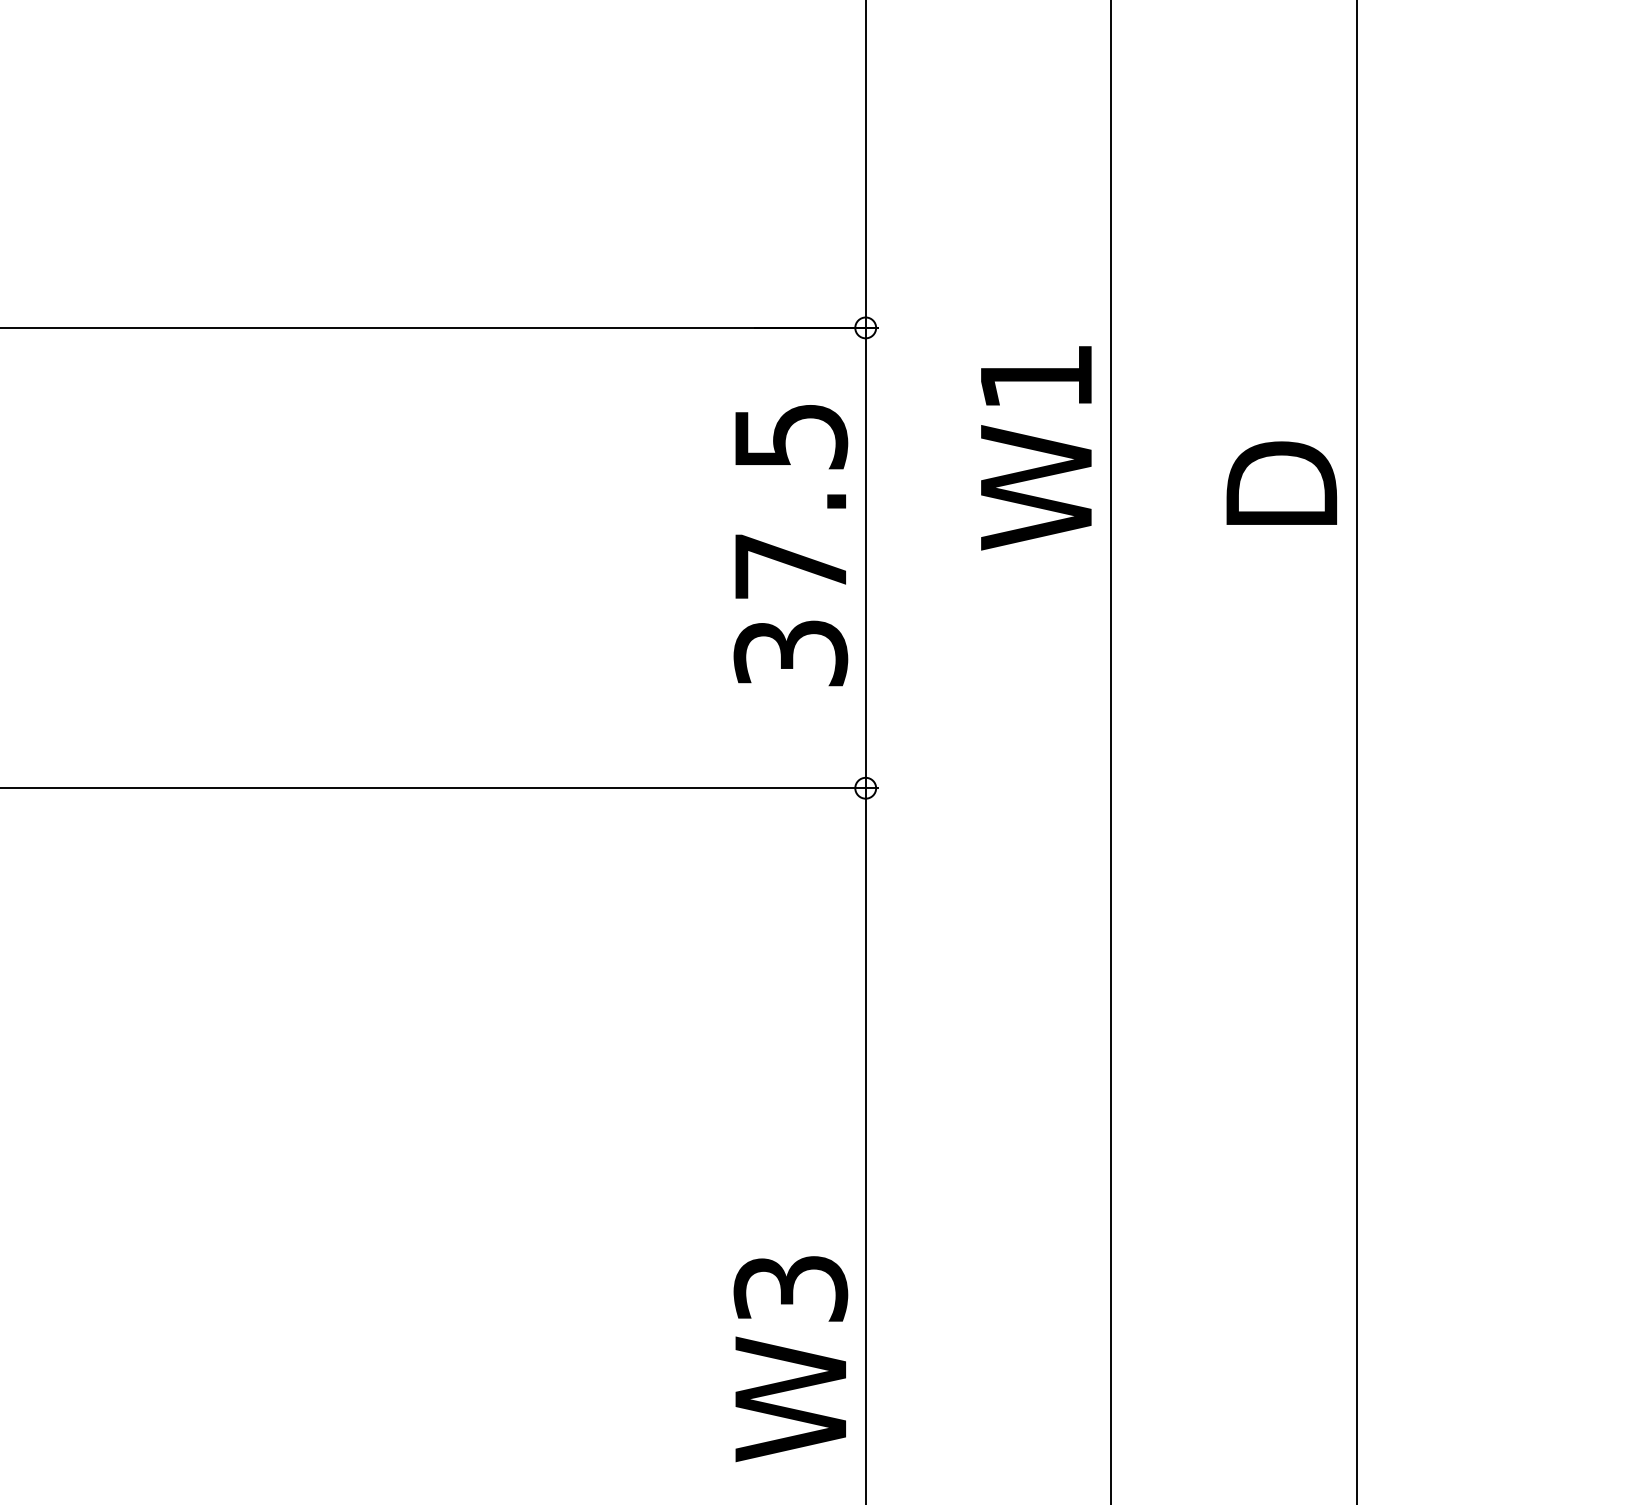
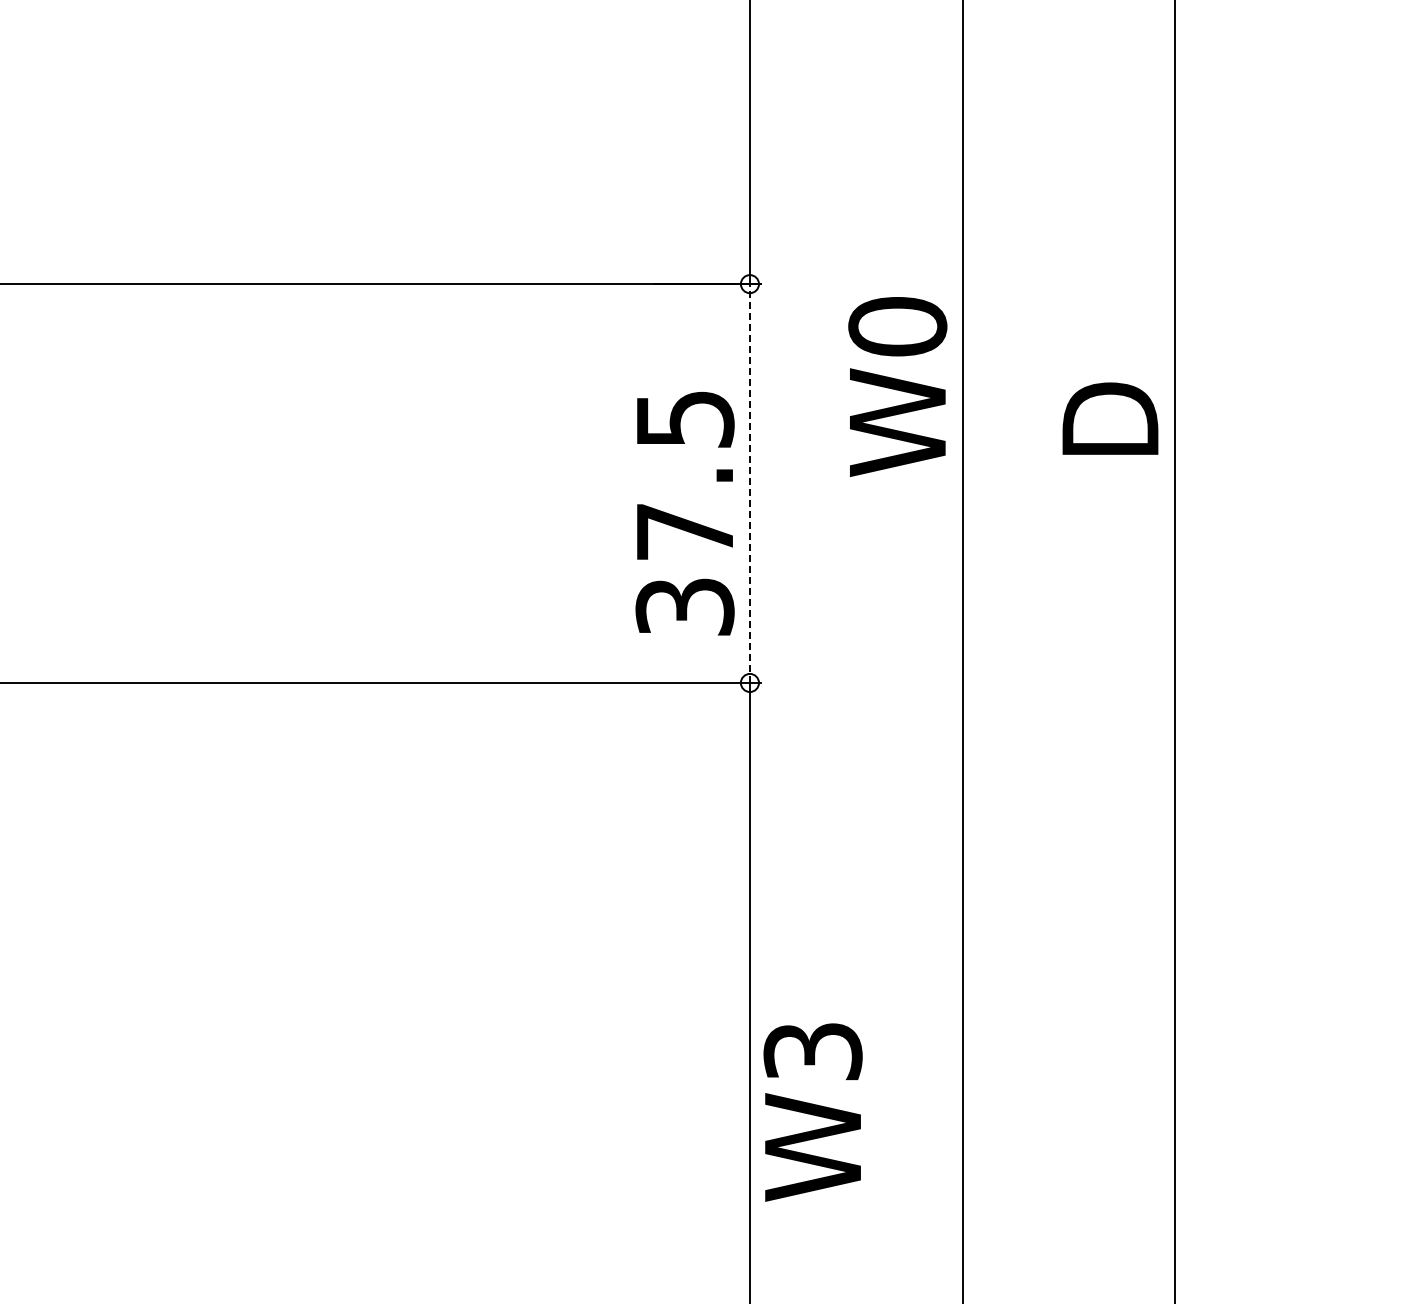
text: (1036, 376) -> (897, 326), W1 -> W0
text: (790, 545) -> (684, 513), moved
line: (865, 558) -> (749, 483), solid -> dashed
text: (790, 1359) -> (812, 1112), moved

